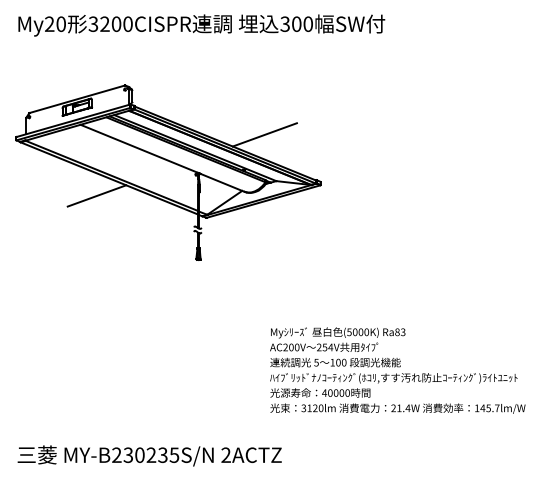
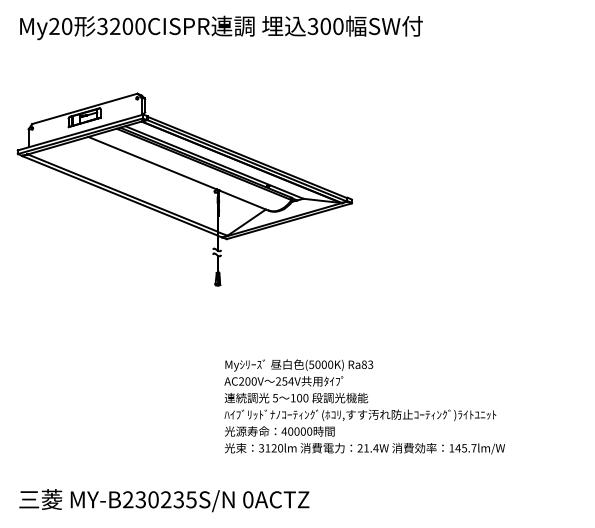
line: (264, 134) -> (290, 147), removed
line: (97, 195) -> (106, 214), removed
text: (397, 370) -> (364, 406), moved
text: (226, 454) -> (248, 499), 2ACTZ -> 0ACTZ

